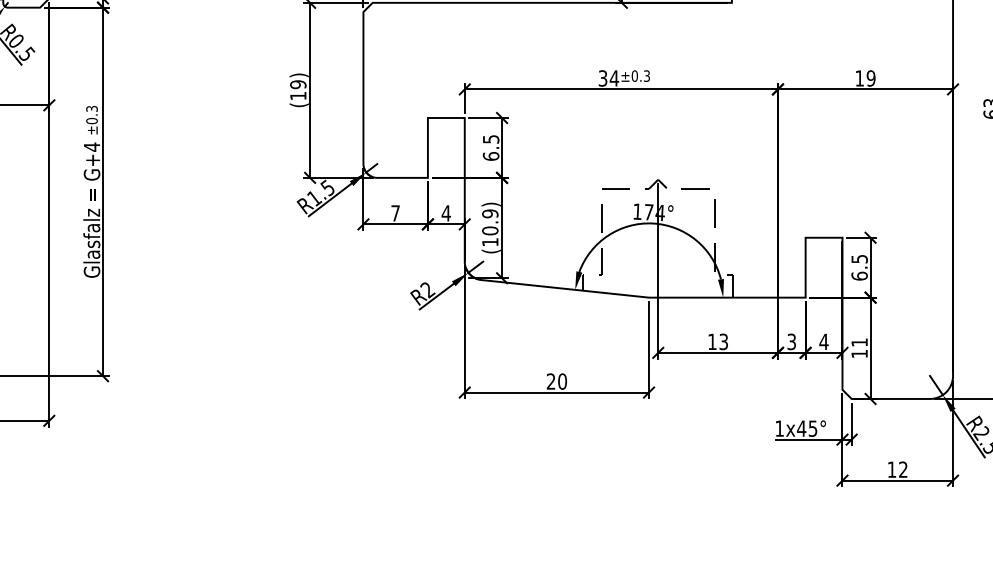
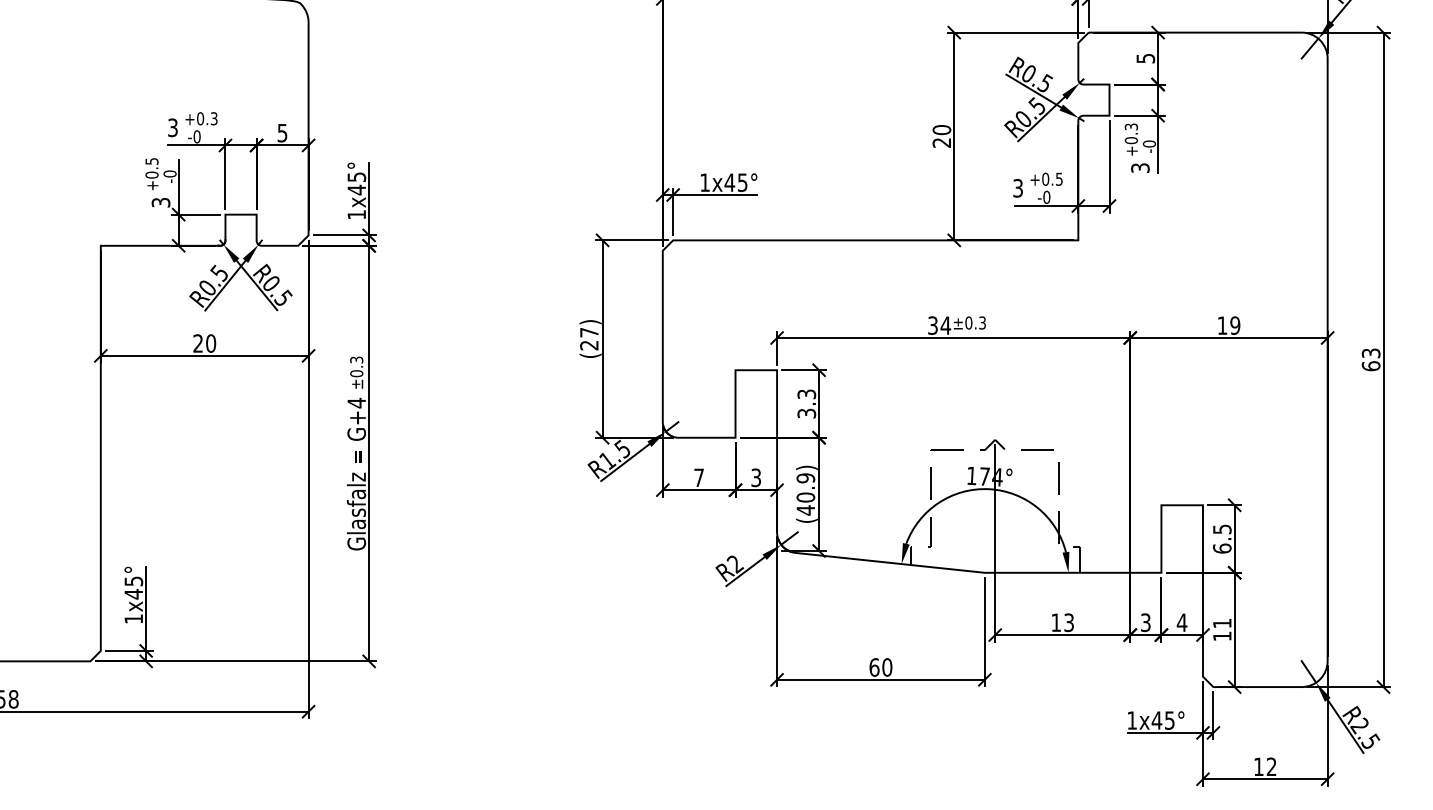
text: (298, 89) -> (589, 338), (19) -> (27)
text: (490, 147) -> (806, 403), 6.5 -> 3.3
text: (445, 213) -> (755, 477), 4 -> 3
text: (489, 242) -> (805, 510), (10.9) -> (40.9)
text: (551, 381) -> (874, 667), 20 -> 60

